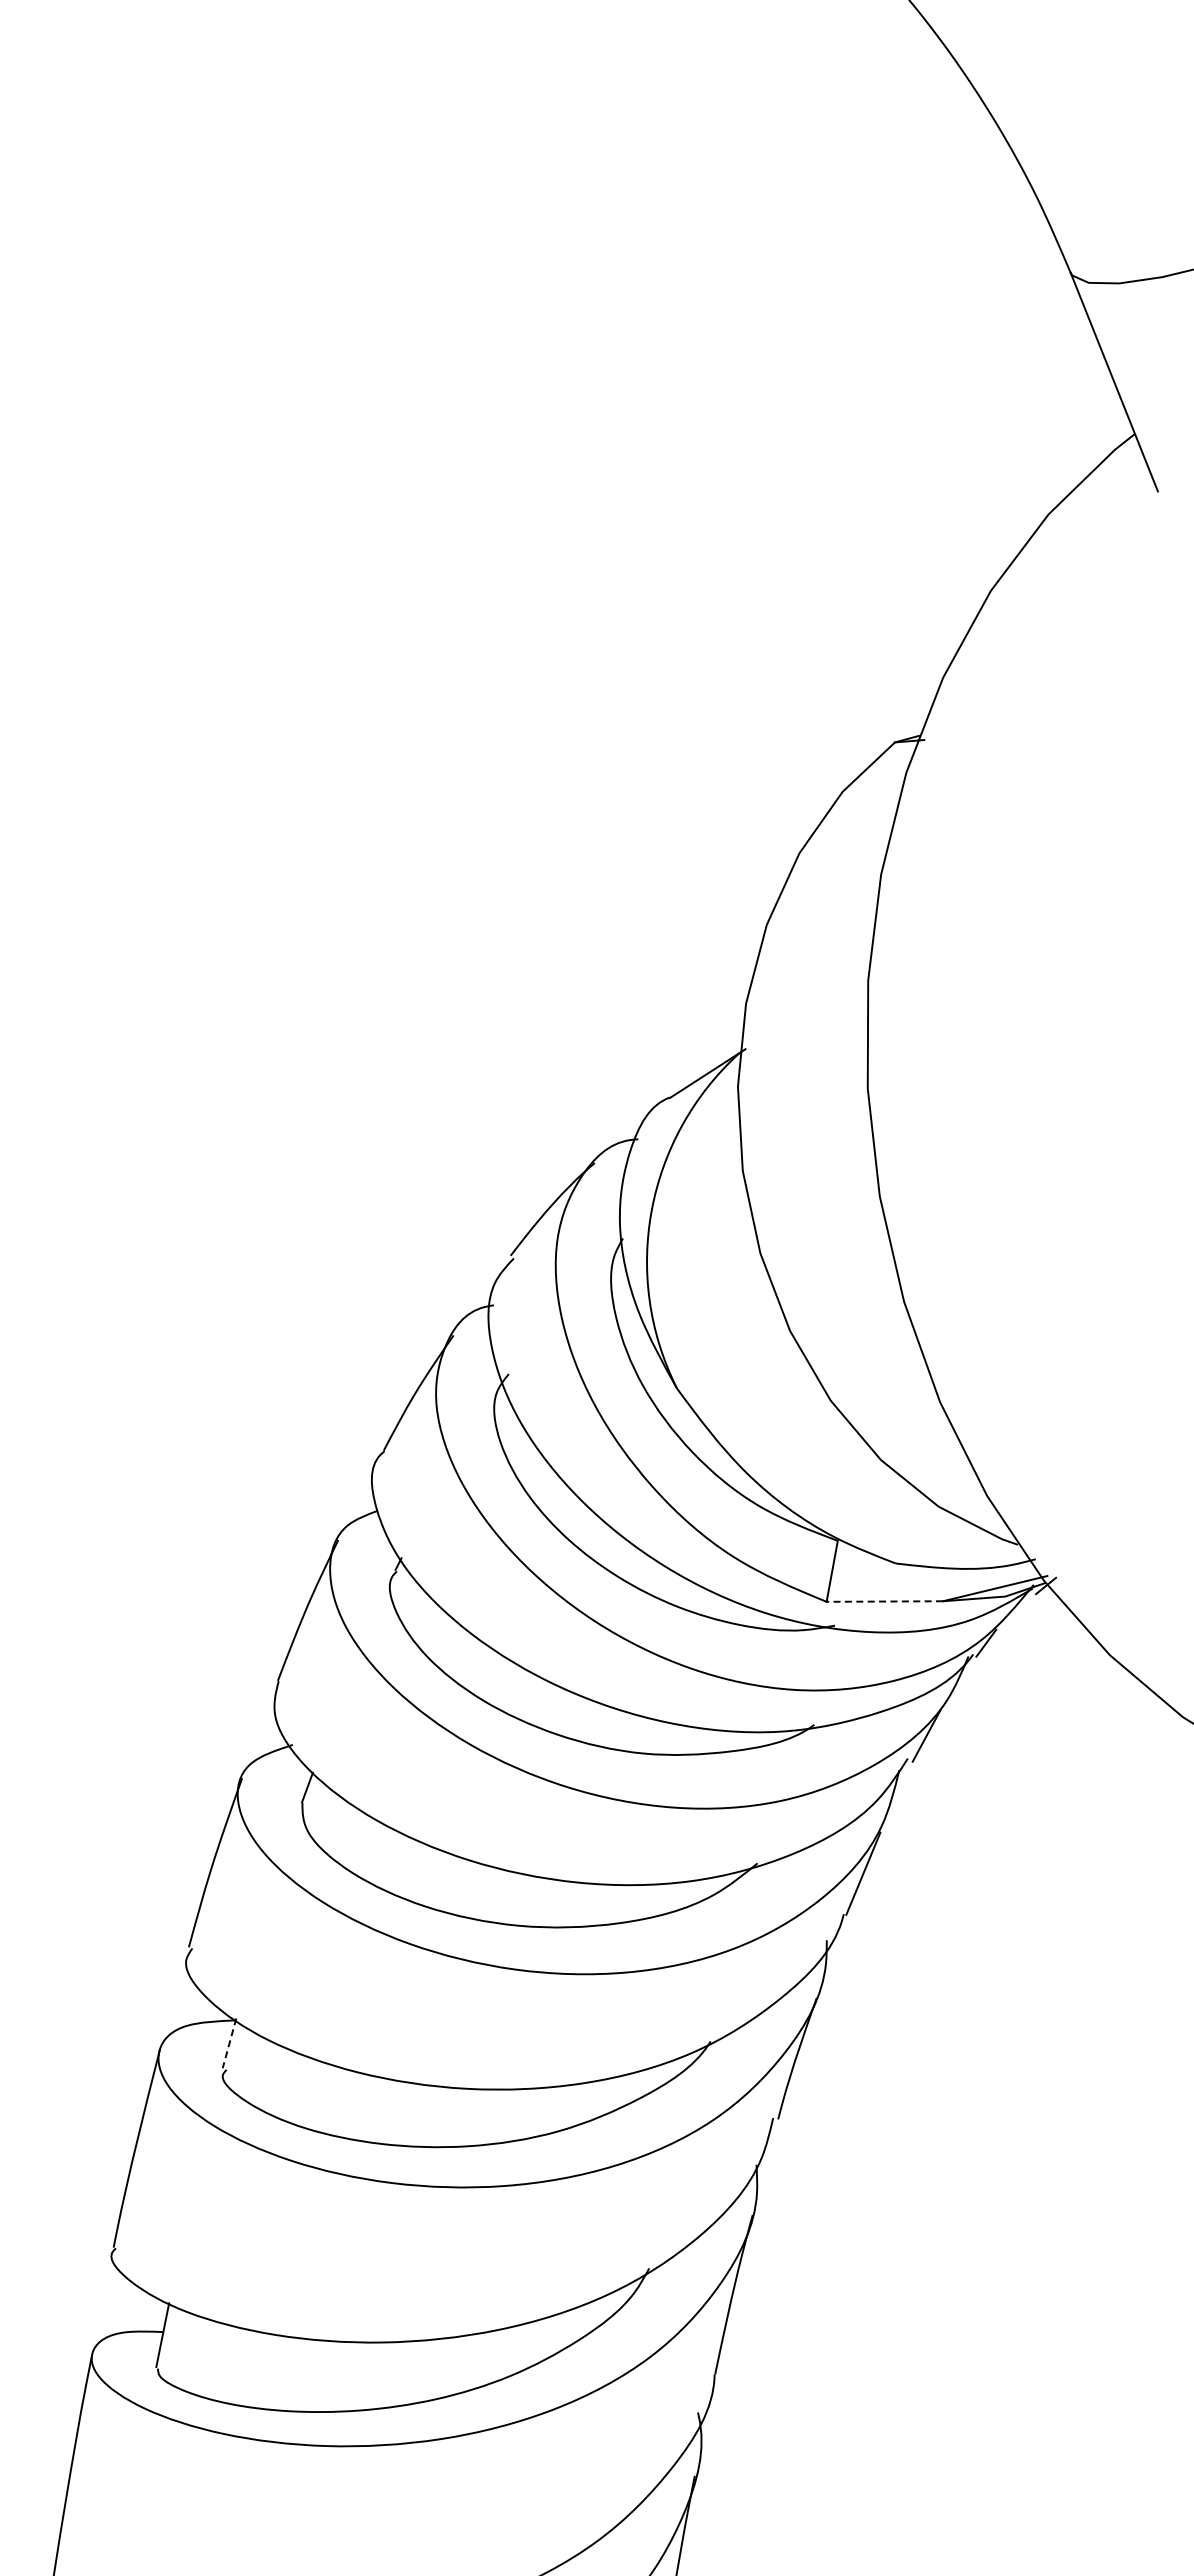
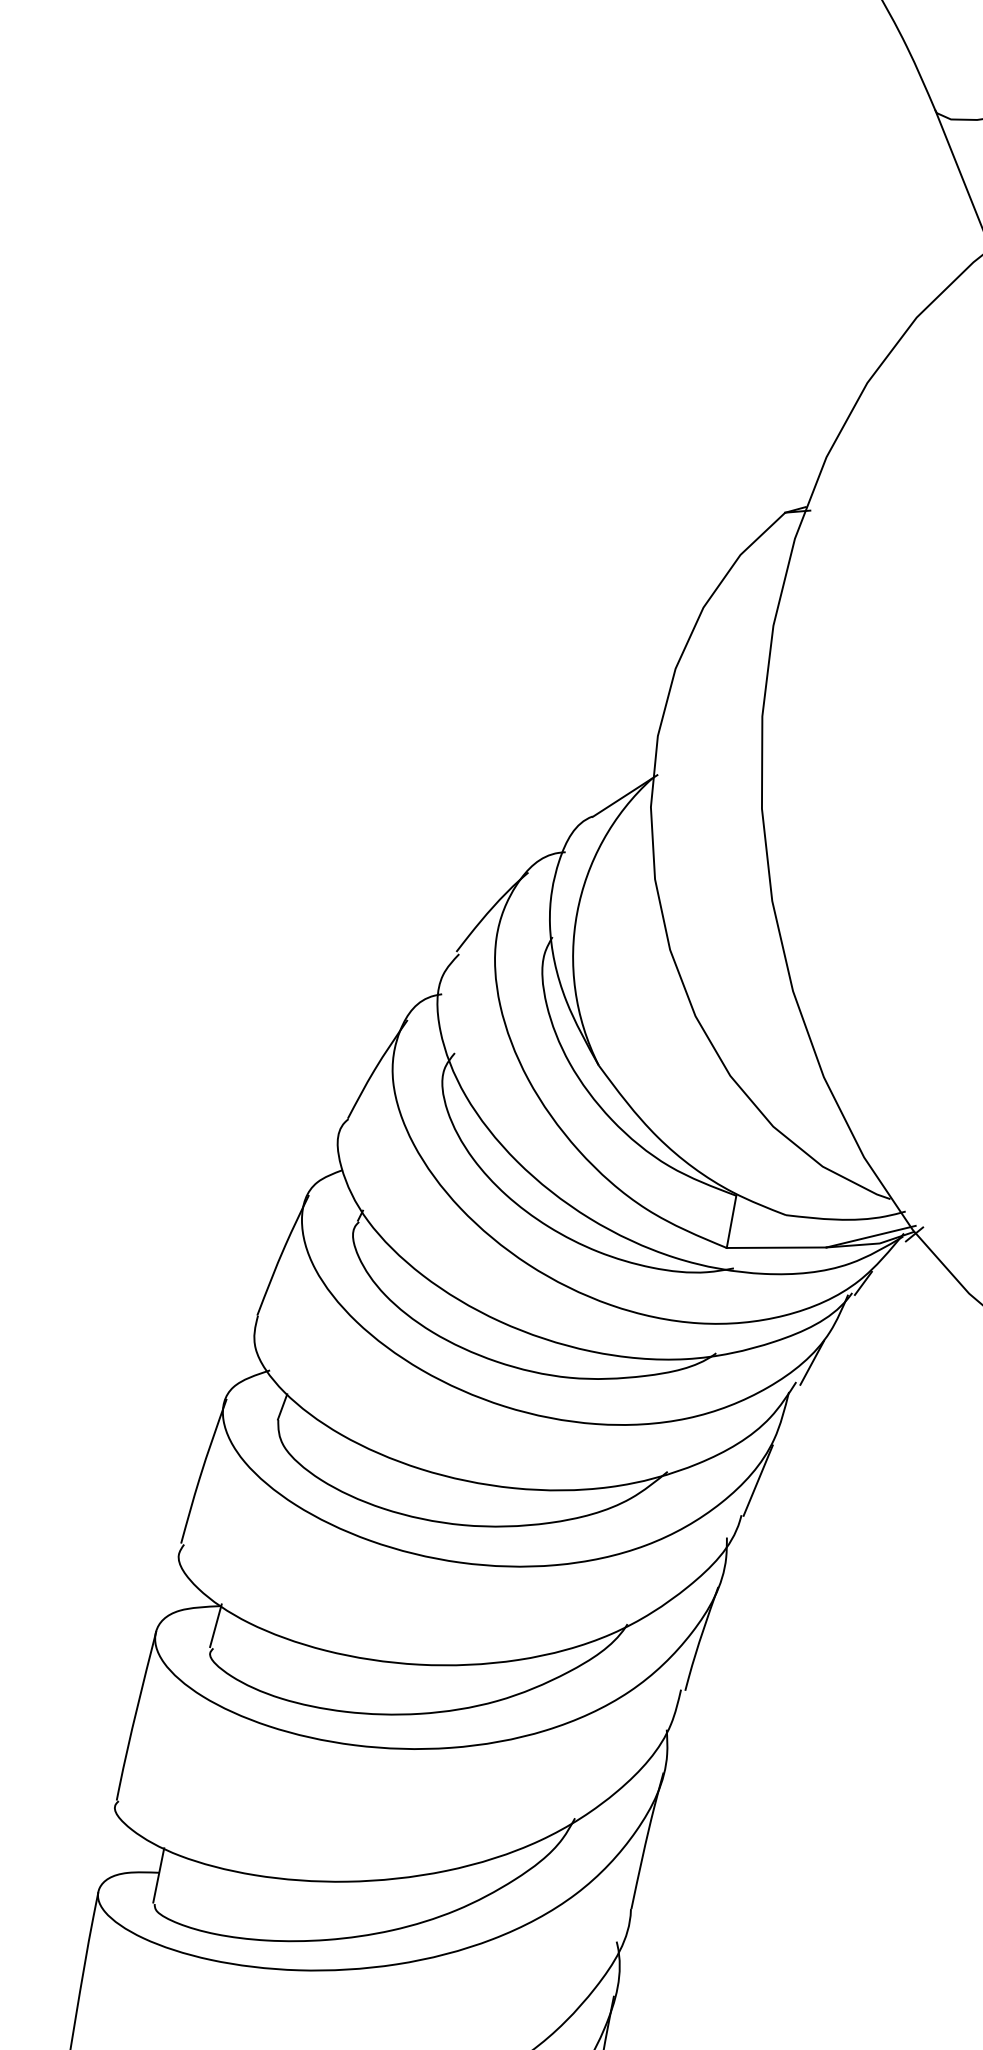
line: (884, 1601) -> (776, 1247), dashed -> solid
line: (229, 2043) -> (215, 1625), dashed -> solid

